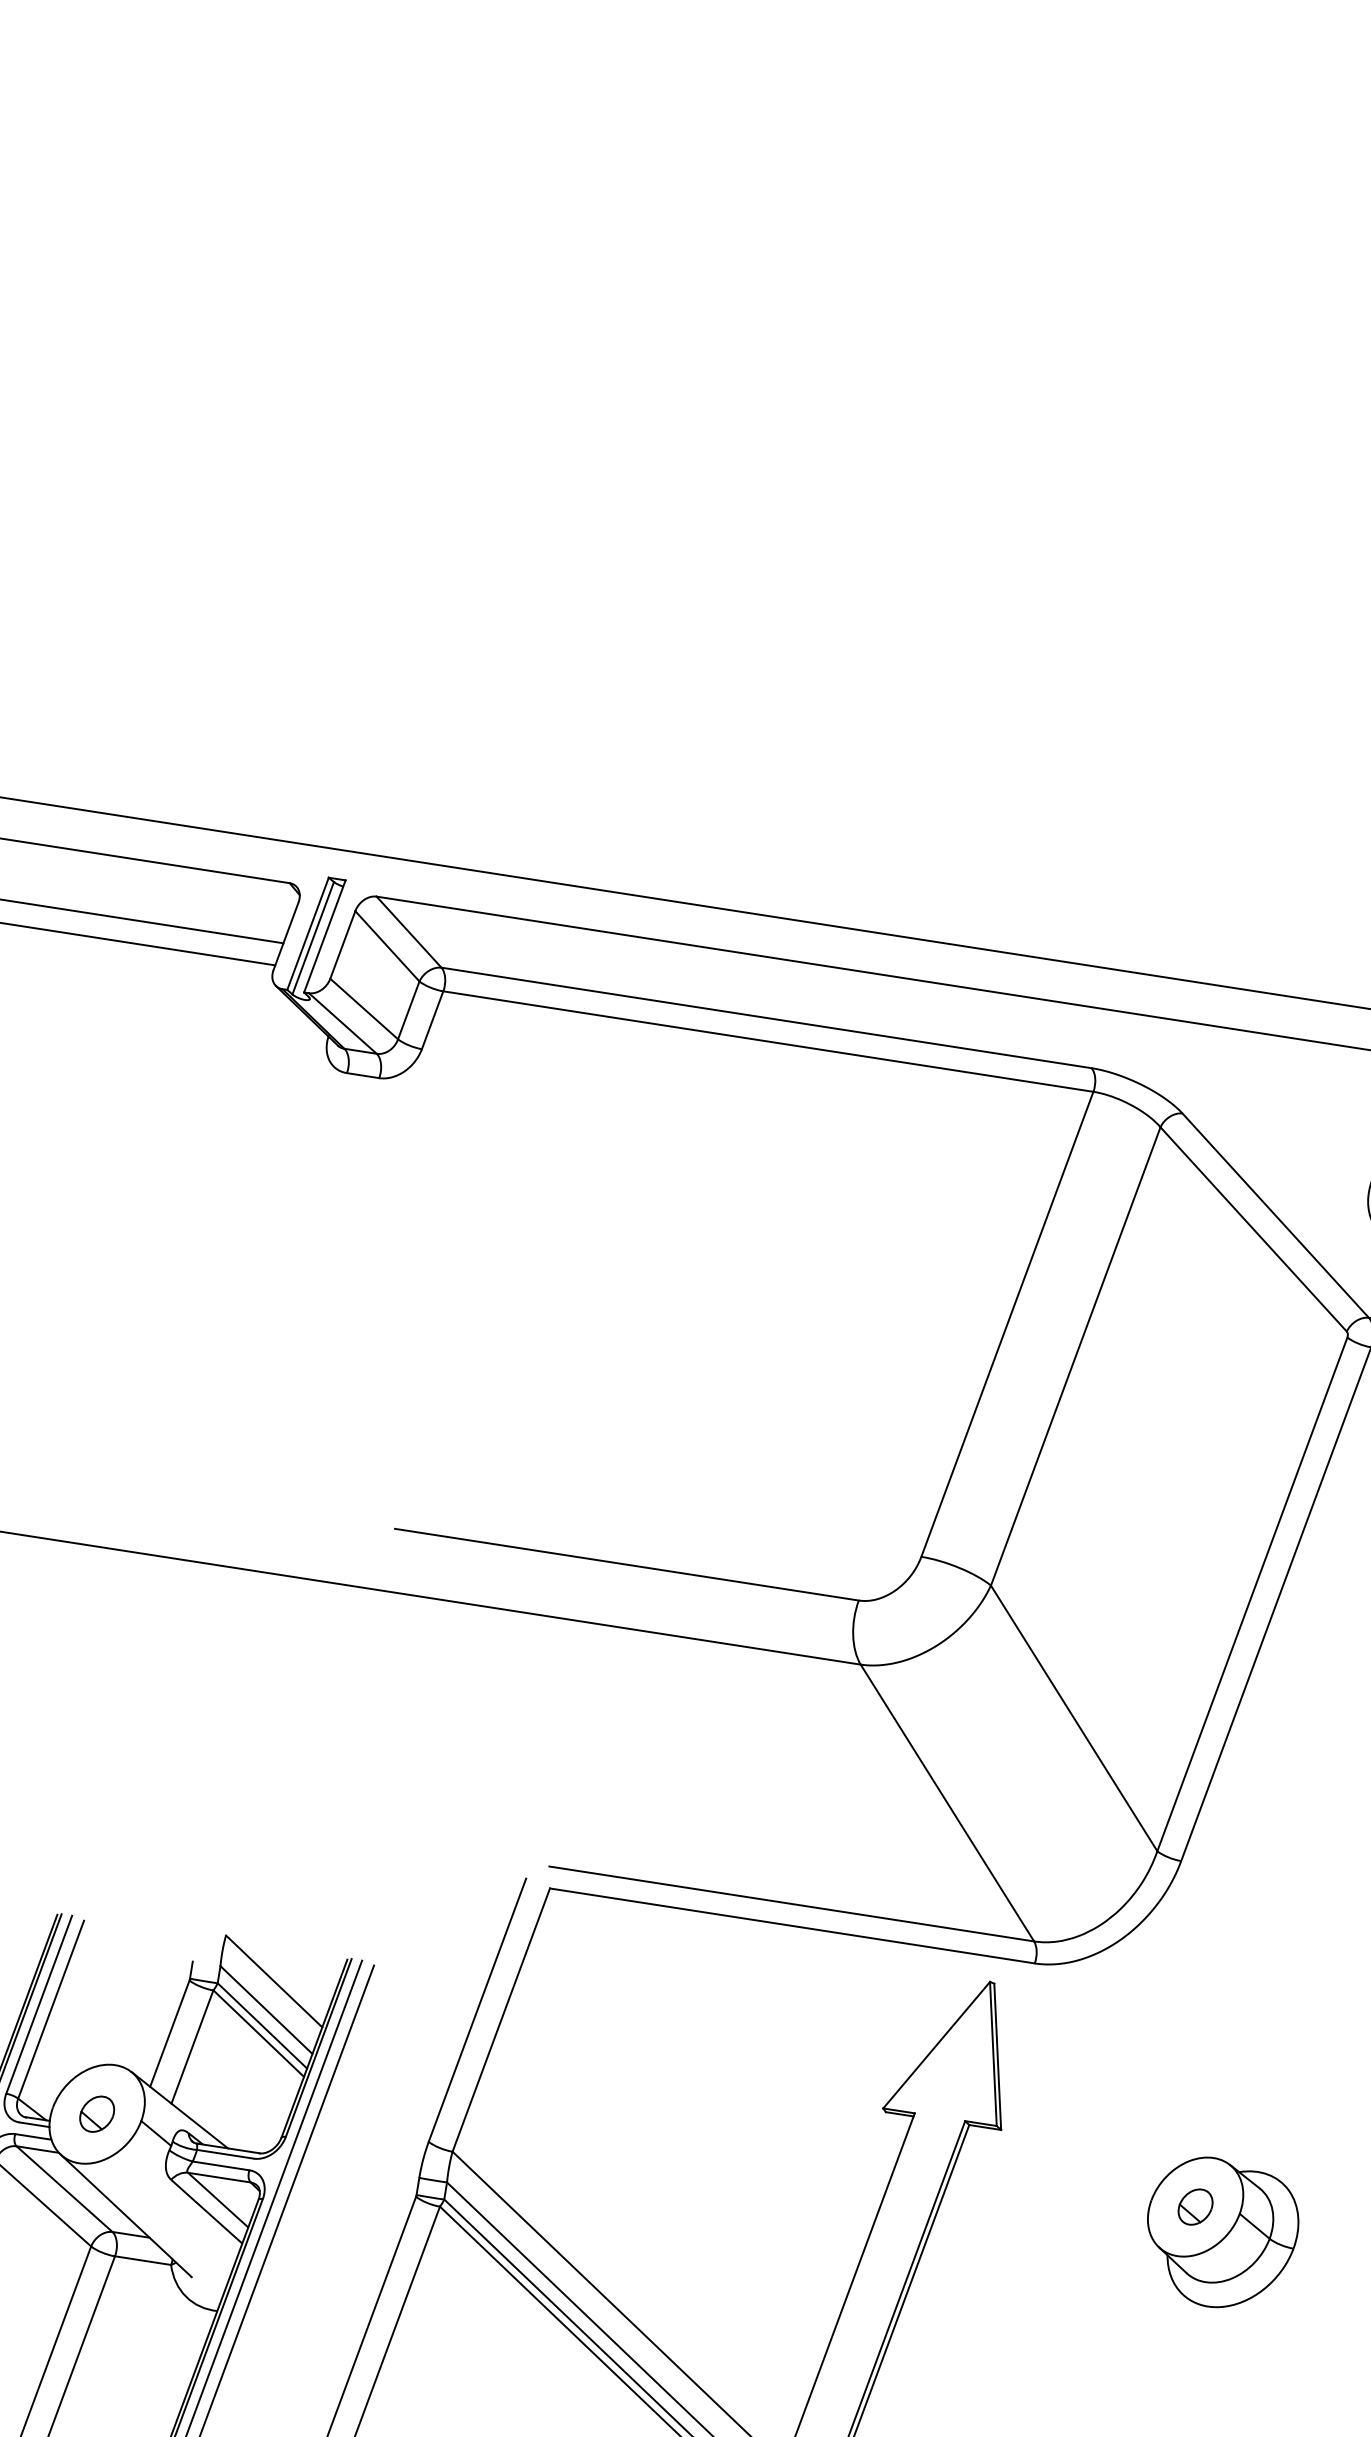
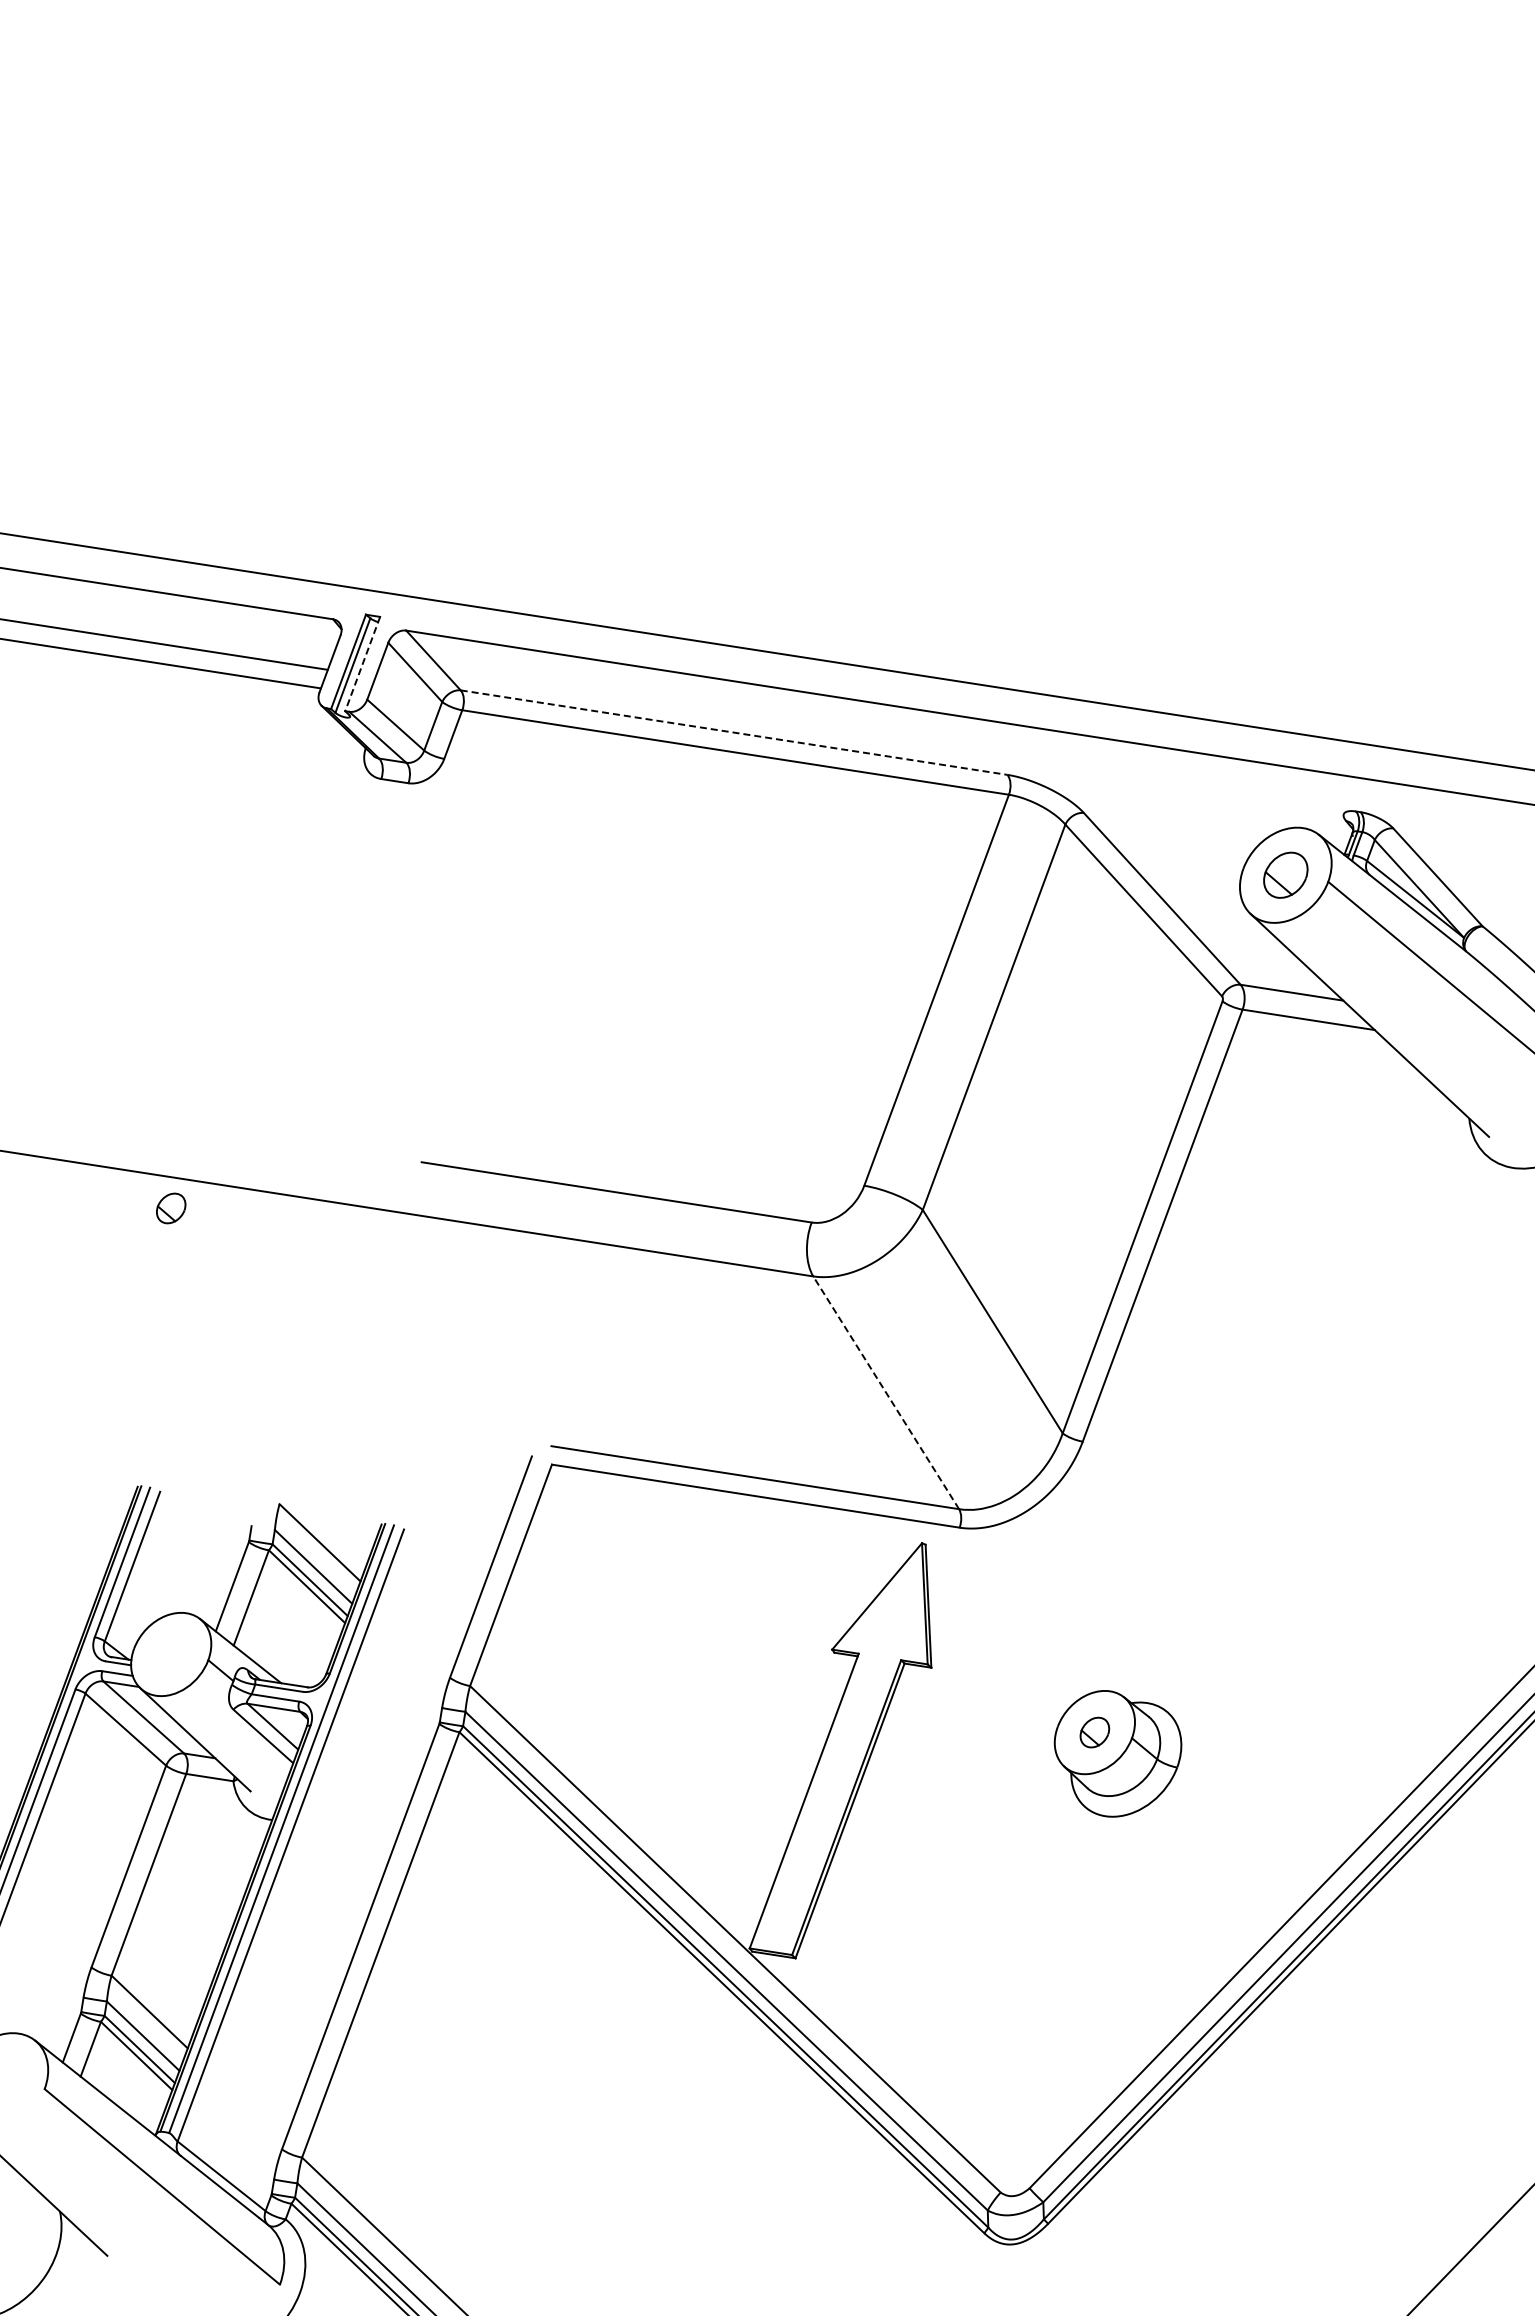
line: (324, 936) -> (362, 664), solid -> dashed
line: (767, 1017) -> (734, 732), solid -> dashed
line: (946, 1802) -> (885, 1392), solid -> dashed
part: (97, 2114) -> (171, 1208), moved

